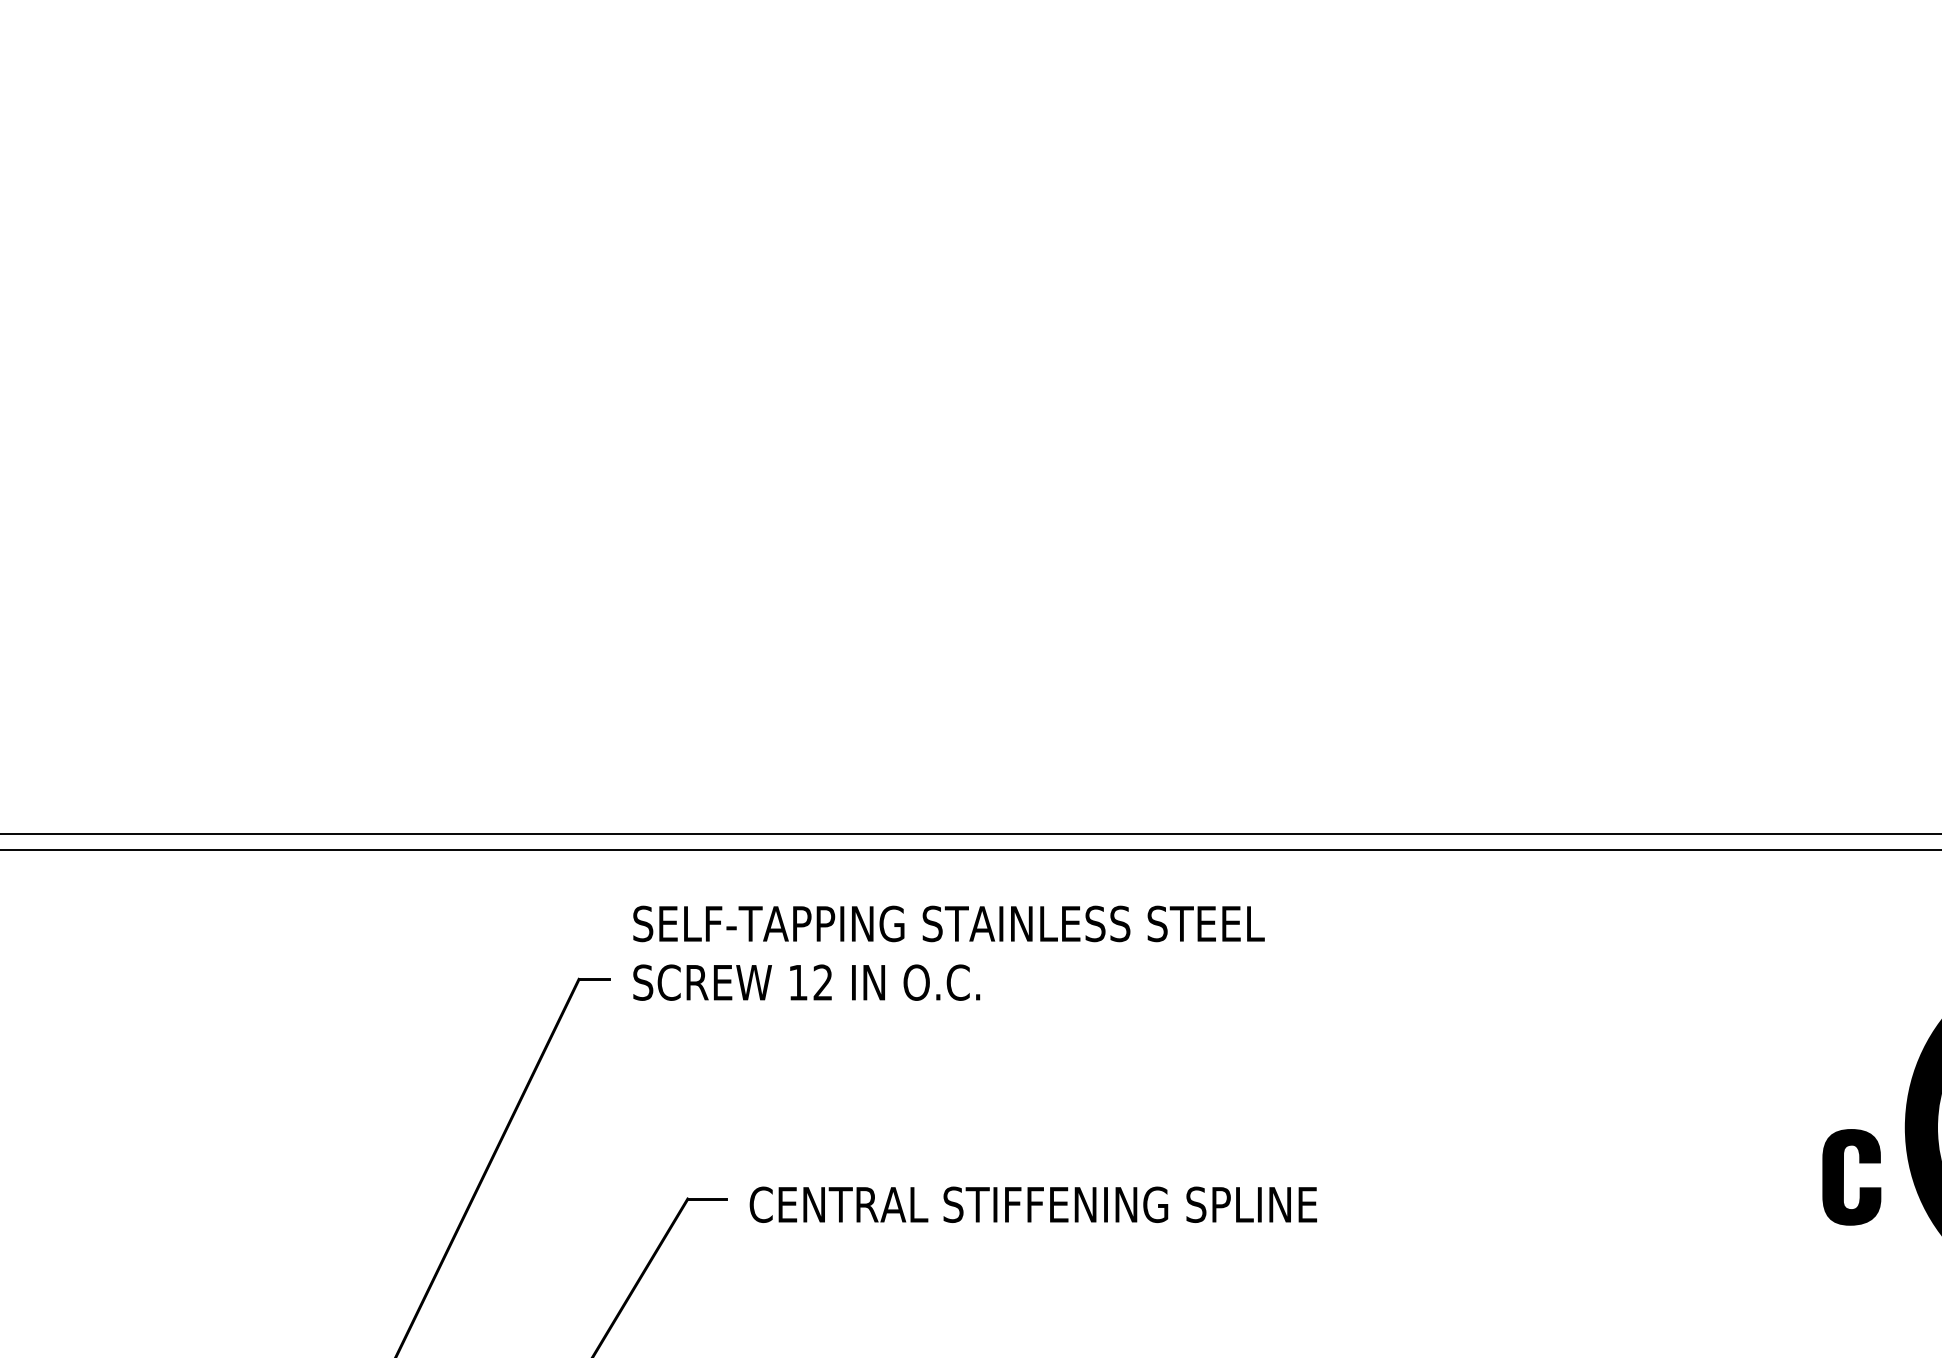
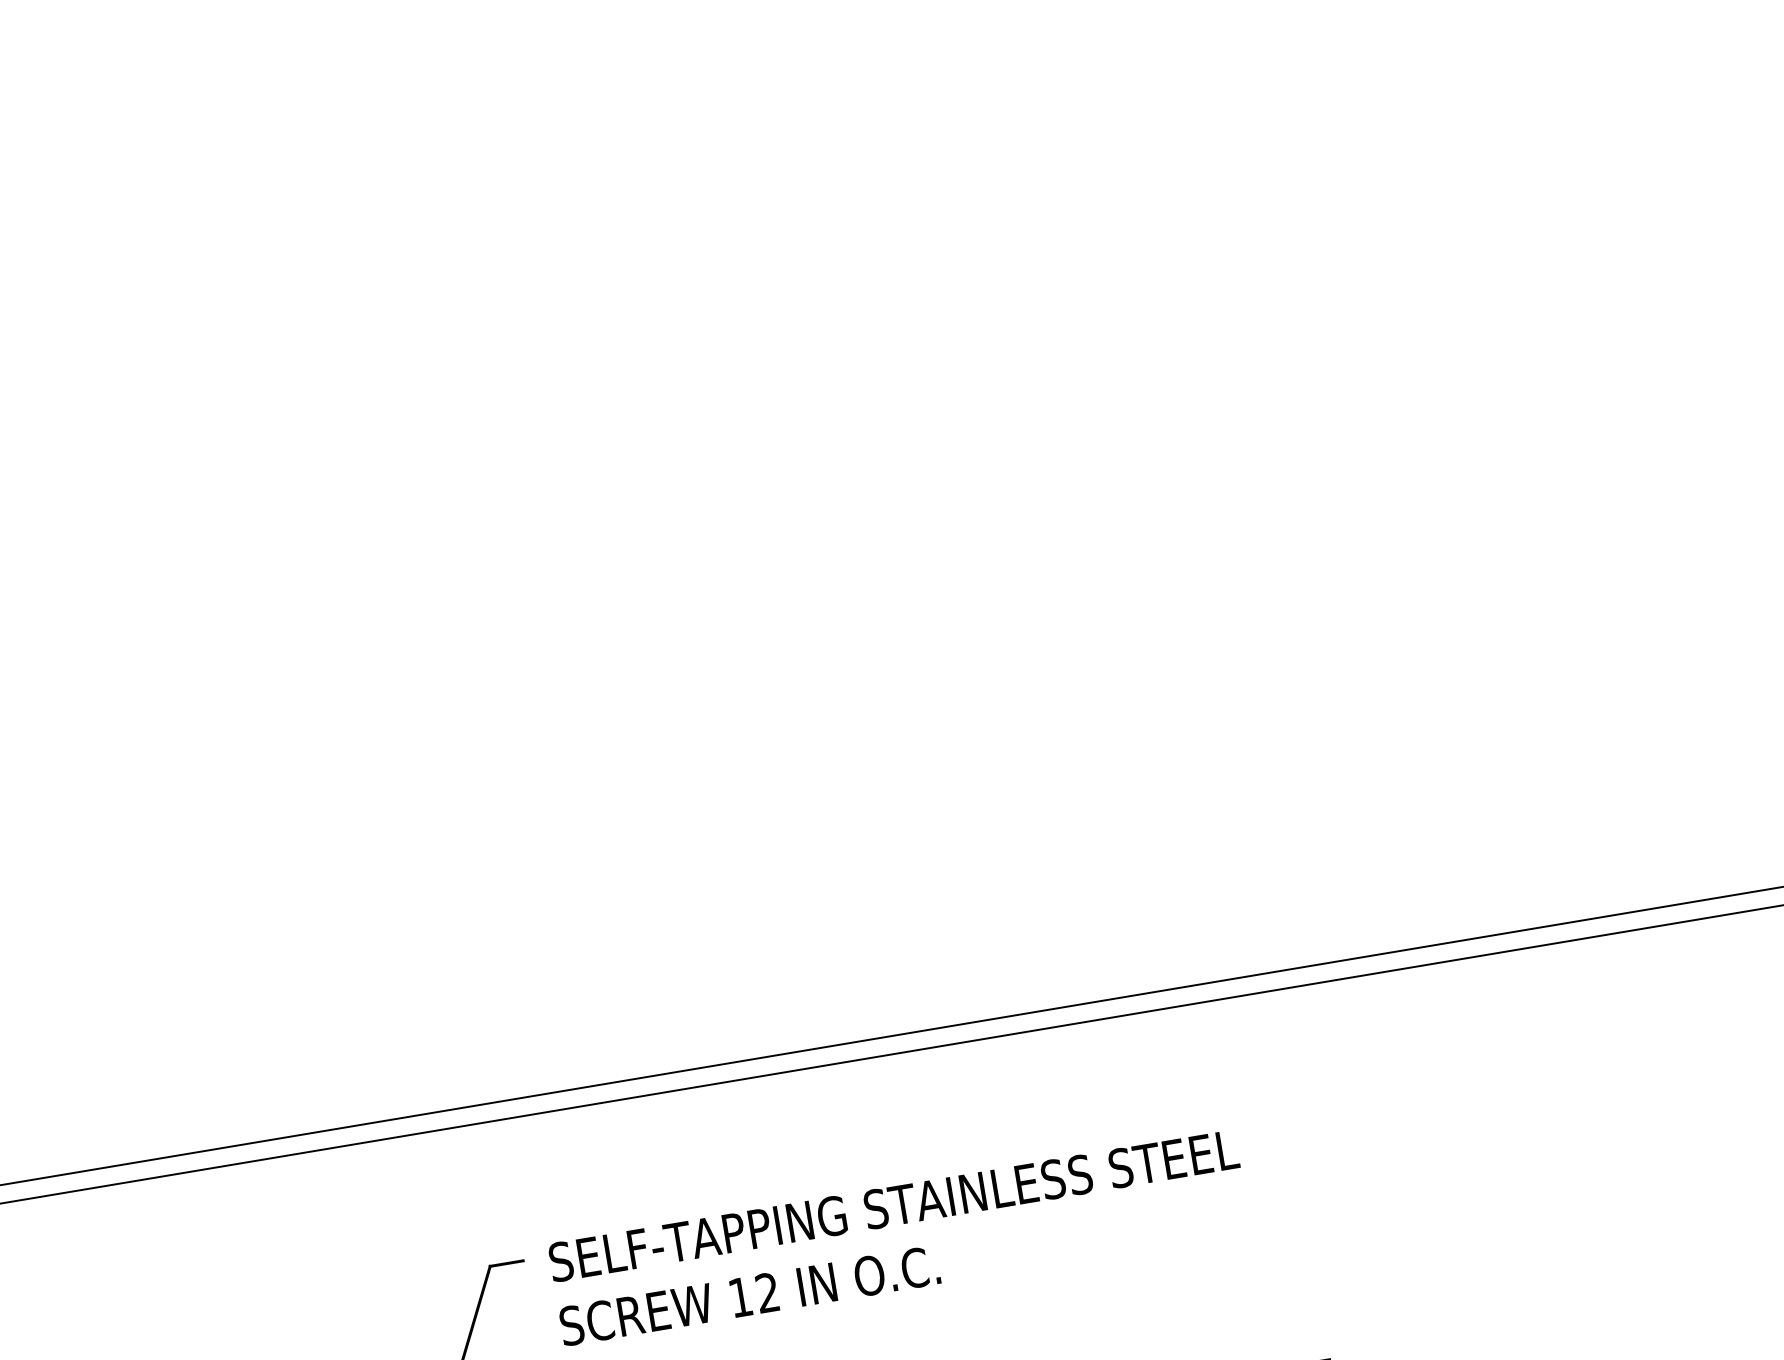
text: (948, 952) -> (898, 1237), moved

